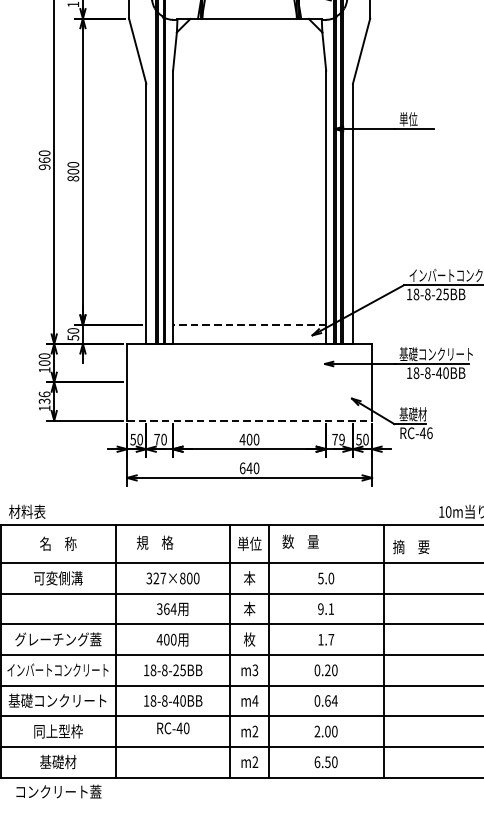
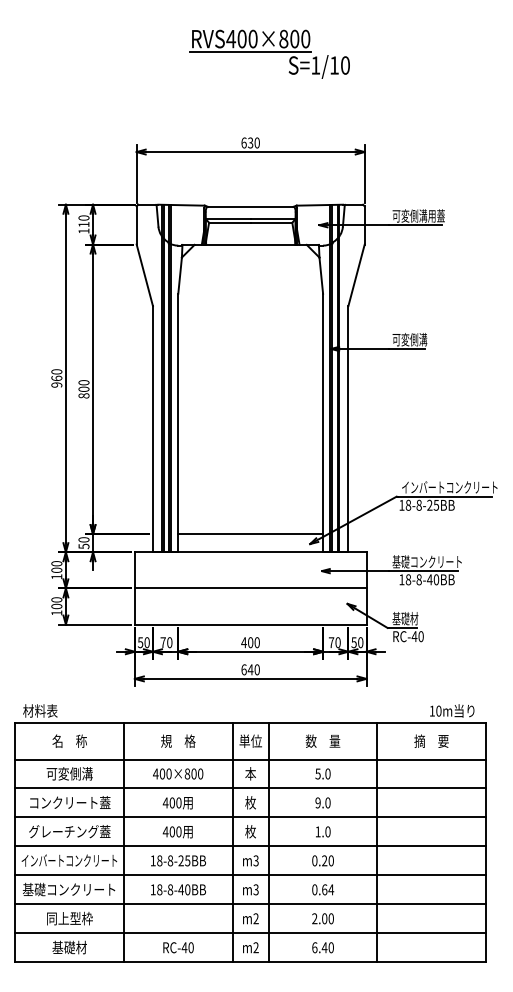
text: (417, 119) -> (409, 339), 単位 -> 可変側溝
line: (249, 325) -> (250, 534), dashed -> solid
line: (249, 382) -> (250, 588), added
text: (44, 398) -> (56, 603), 136 -> 100
line: (249, 420) -> (250, 624), dashed -> solid
text: (429, 433) -> (420, 636), RC-46 -> RC-40
text: (341, 439) -> (337, 642), 79 -> 70
text: (300, 540) -> (322, 740), moved
text: (155, 542) -> (178, 740), moved
text: (411, 546) -> (431, 740), moved
text: (156, 577) -> (162, 773), 327×800 -> 400×800
text: (165, 608) -> (171, 802), 364 -> 400
text: (249, 608) -> (250, 802), 本 -> 枚
text: (330, 608) -> (327, 802), 9.1 -> 9.0
text: (330, 639) -> (327, 831), 1.7 -> 1.0
text: (254, 700) -> (255, 889), m4 -> m3
text: (173, 728) -> (178, 947), moved
text: (327, 761) -> (324, 947), 6.50 -> 6.40
text: (59, 791) -> (70, 802), moved

